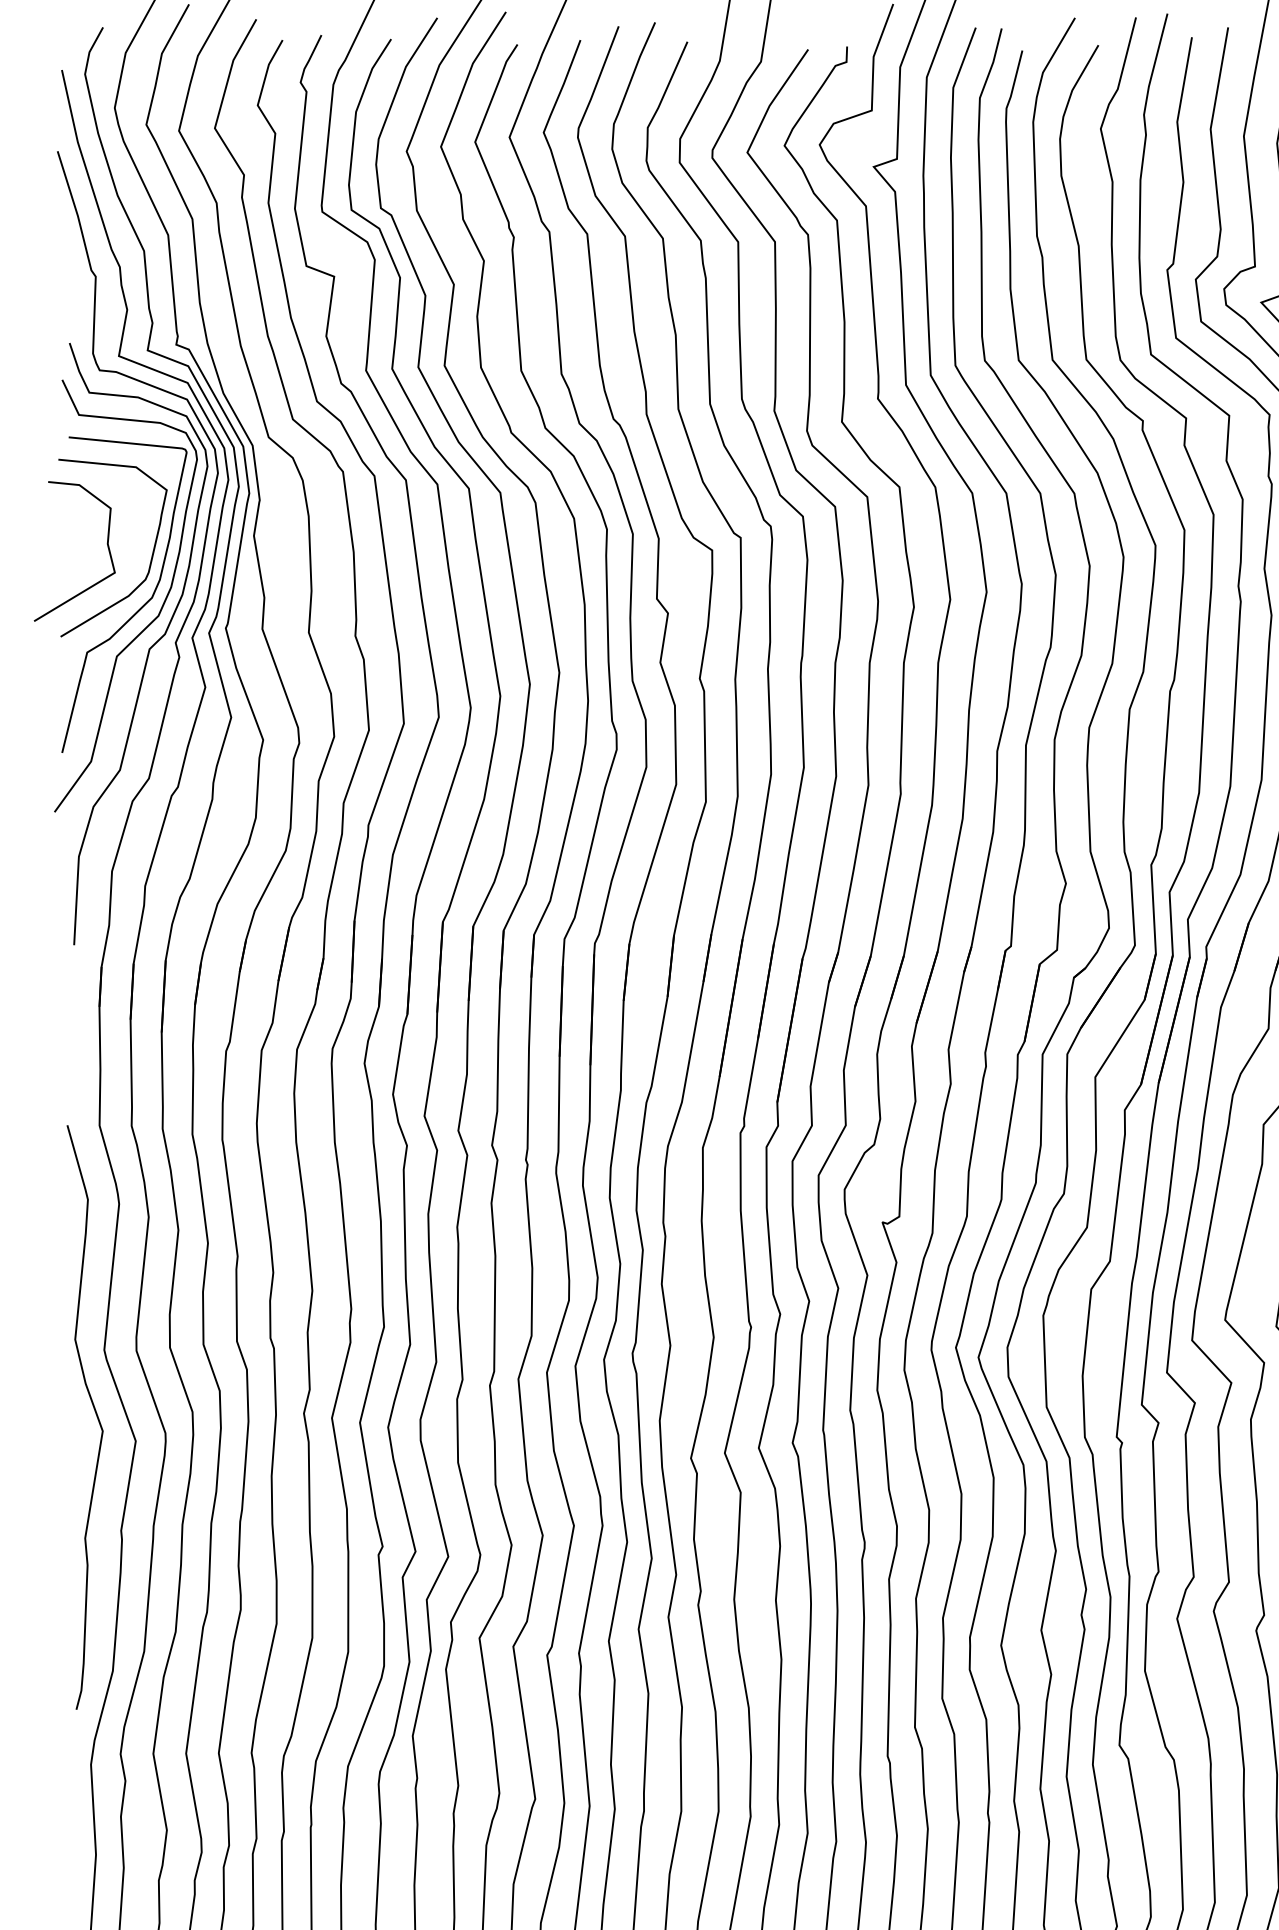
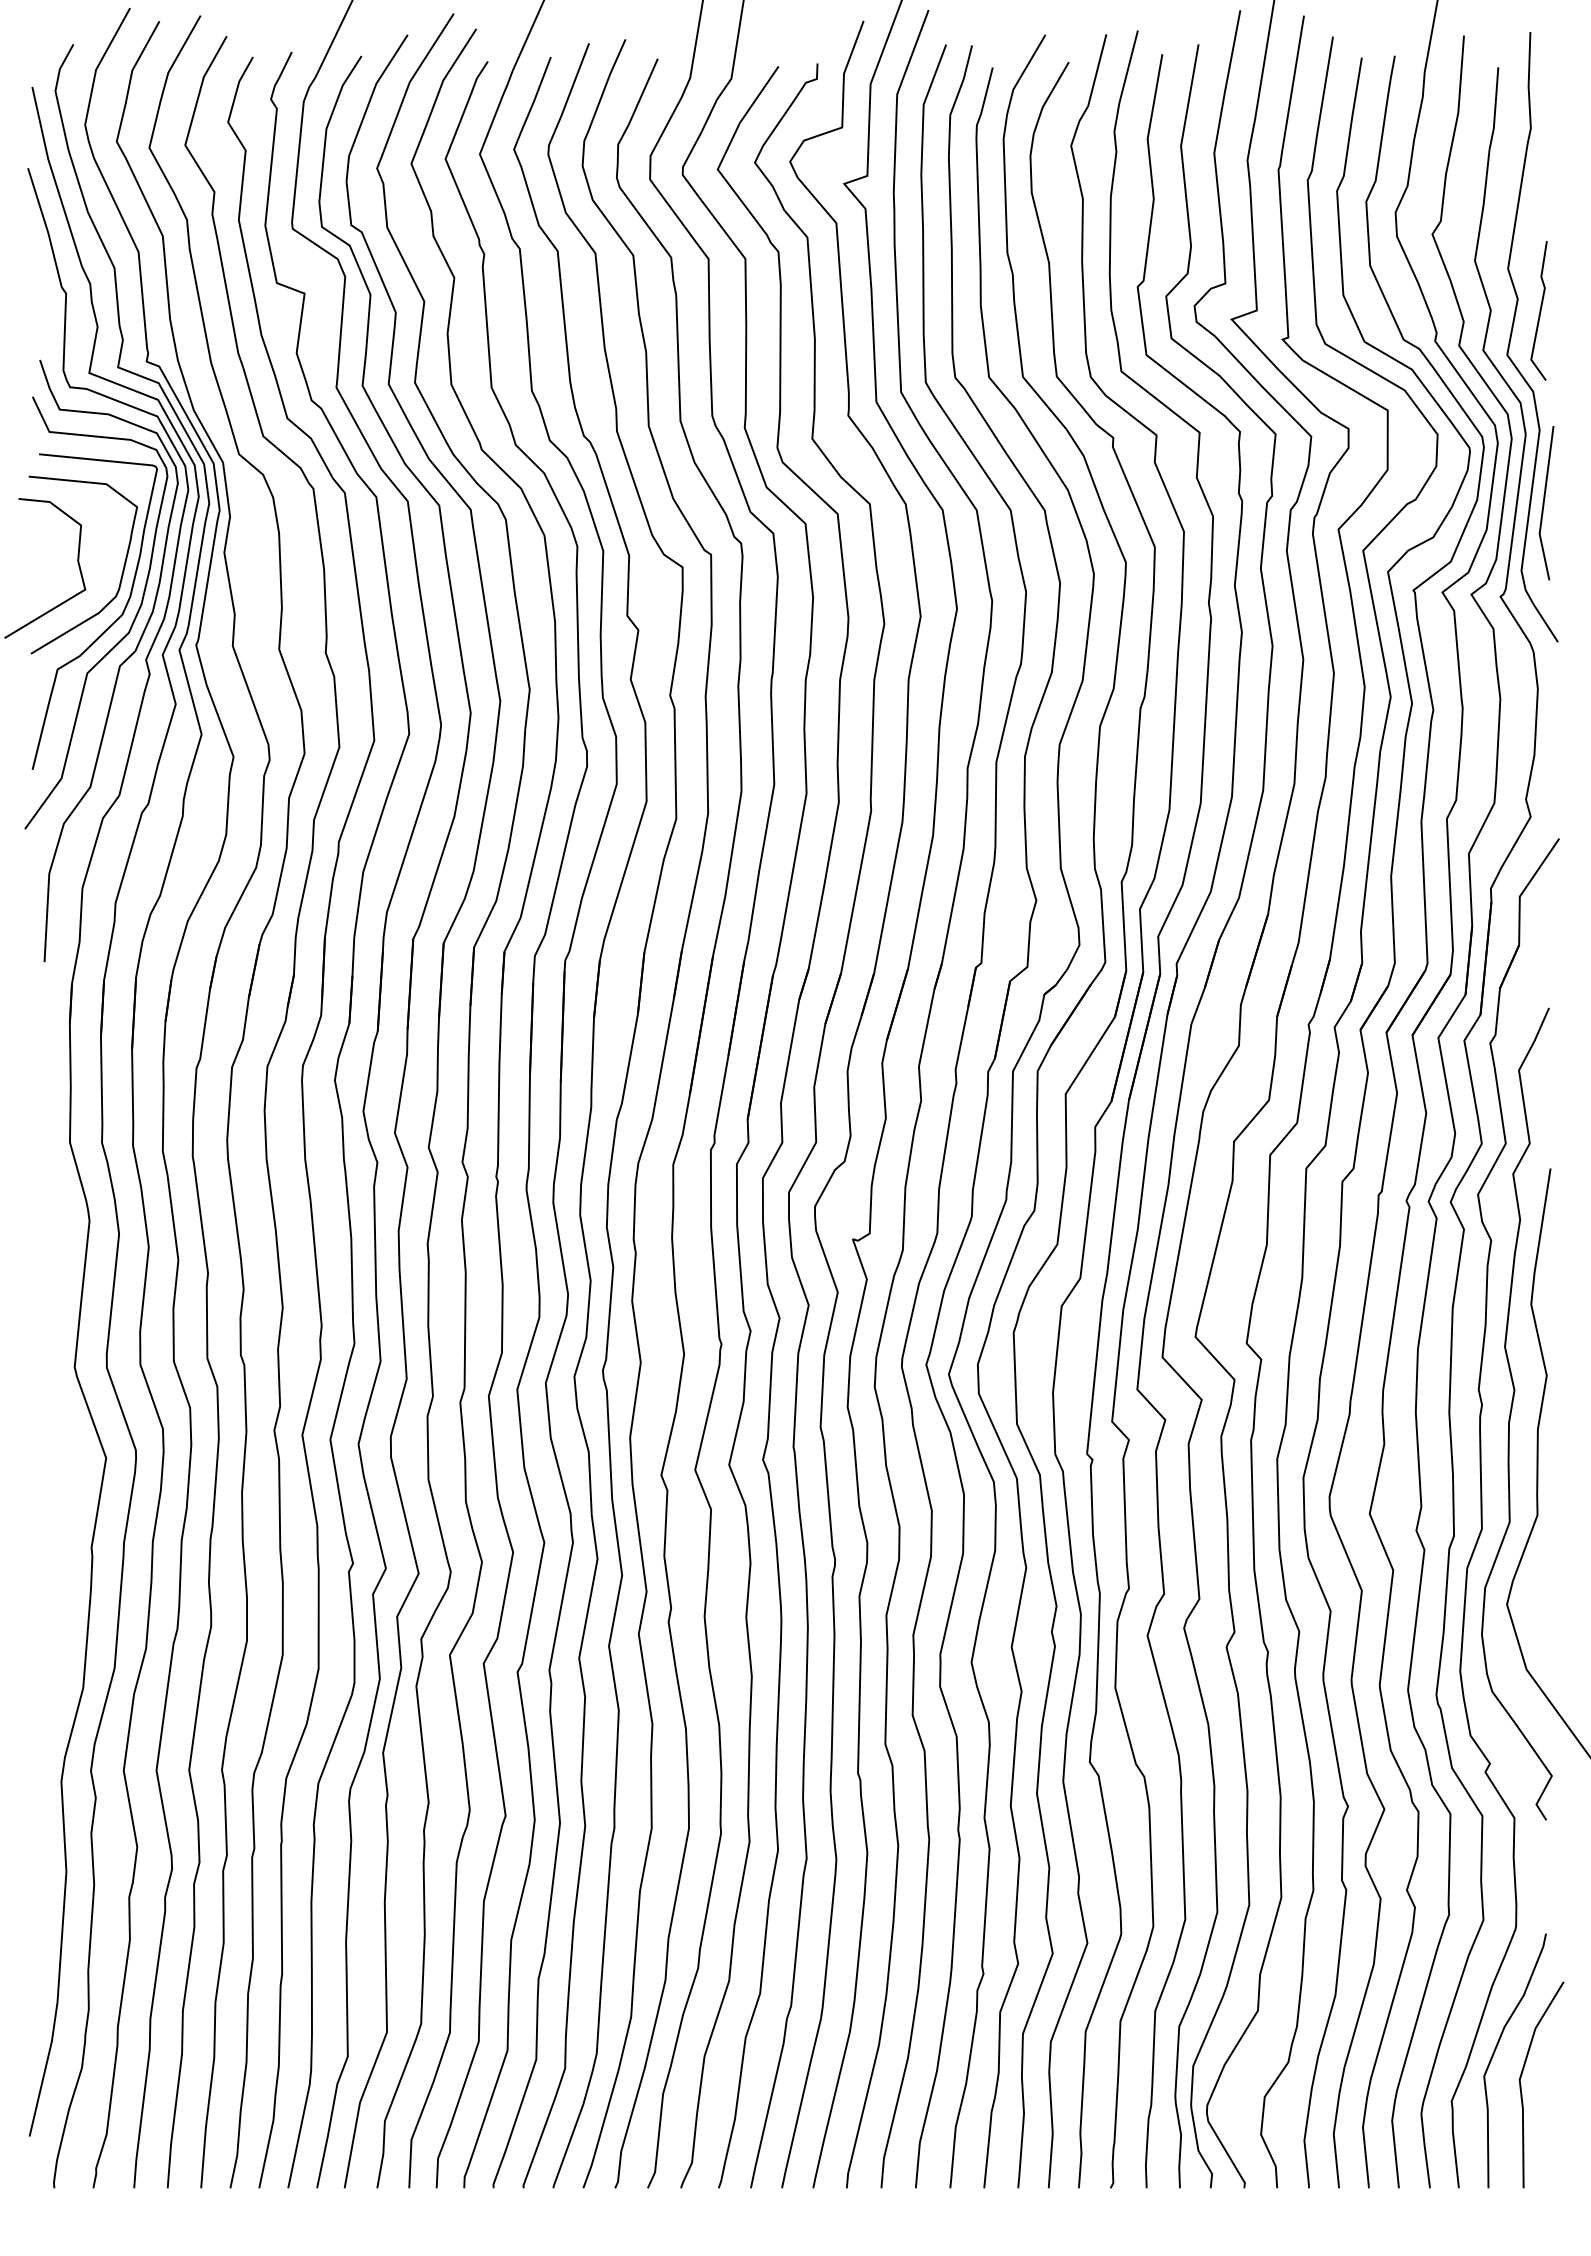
curve: (95, 1413) -> (65, 1430), removed

